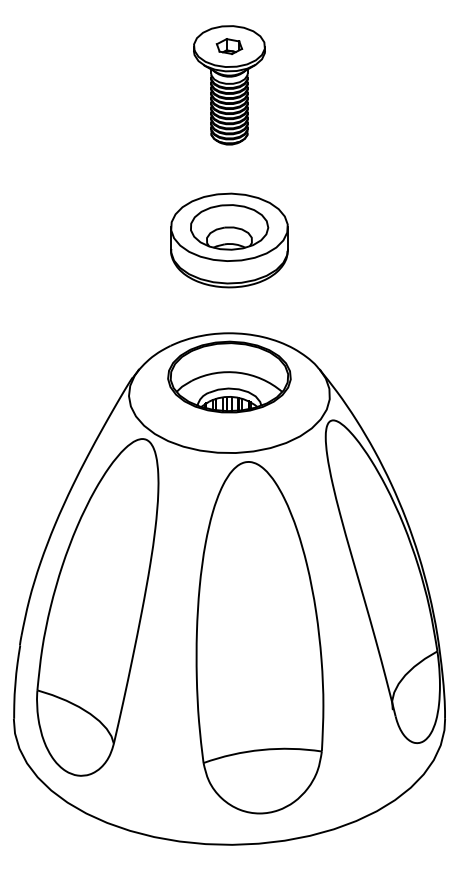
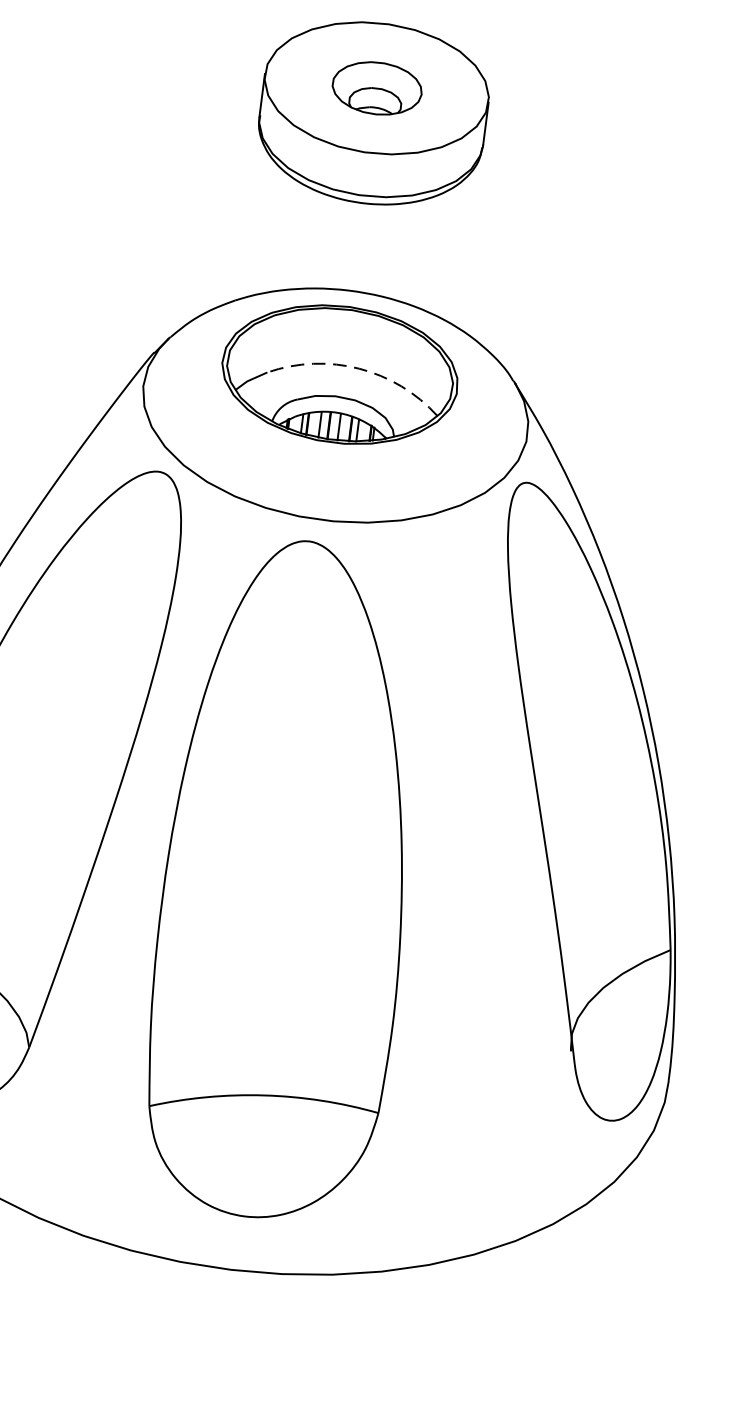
part: (229, 227) -> (376, 88), size x0.6
arc: (238, 372) -> (358, 368), solid -> dashed
part: (259, 637) -> (287, 879), moved

